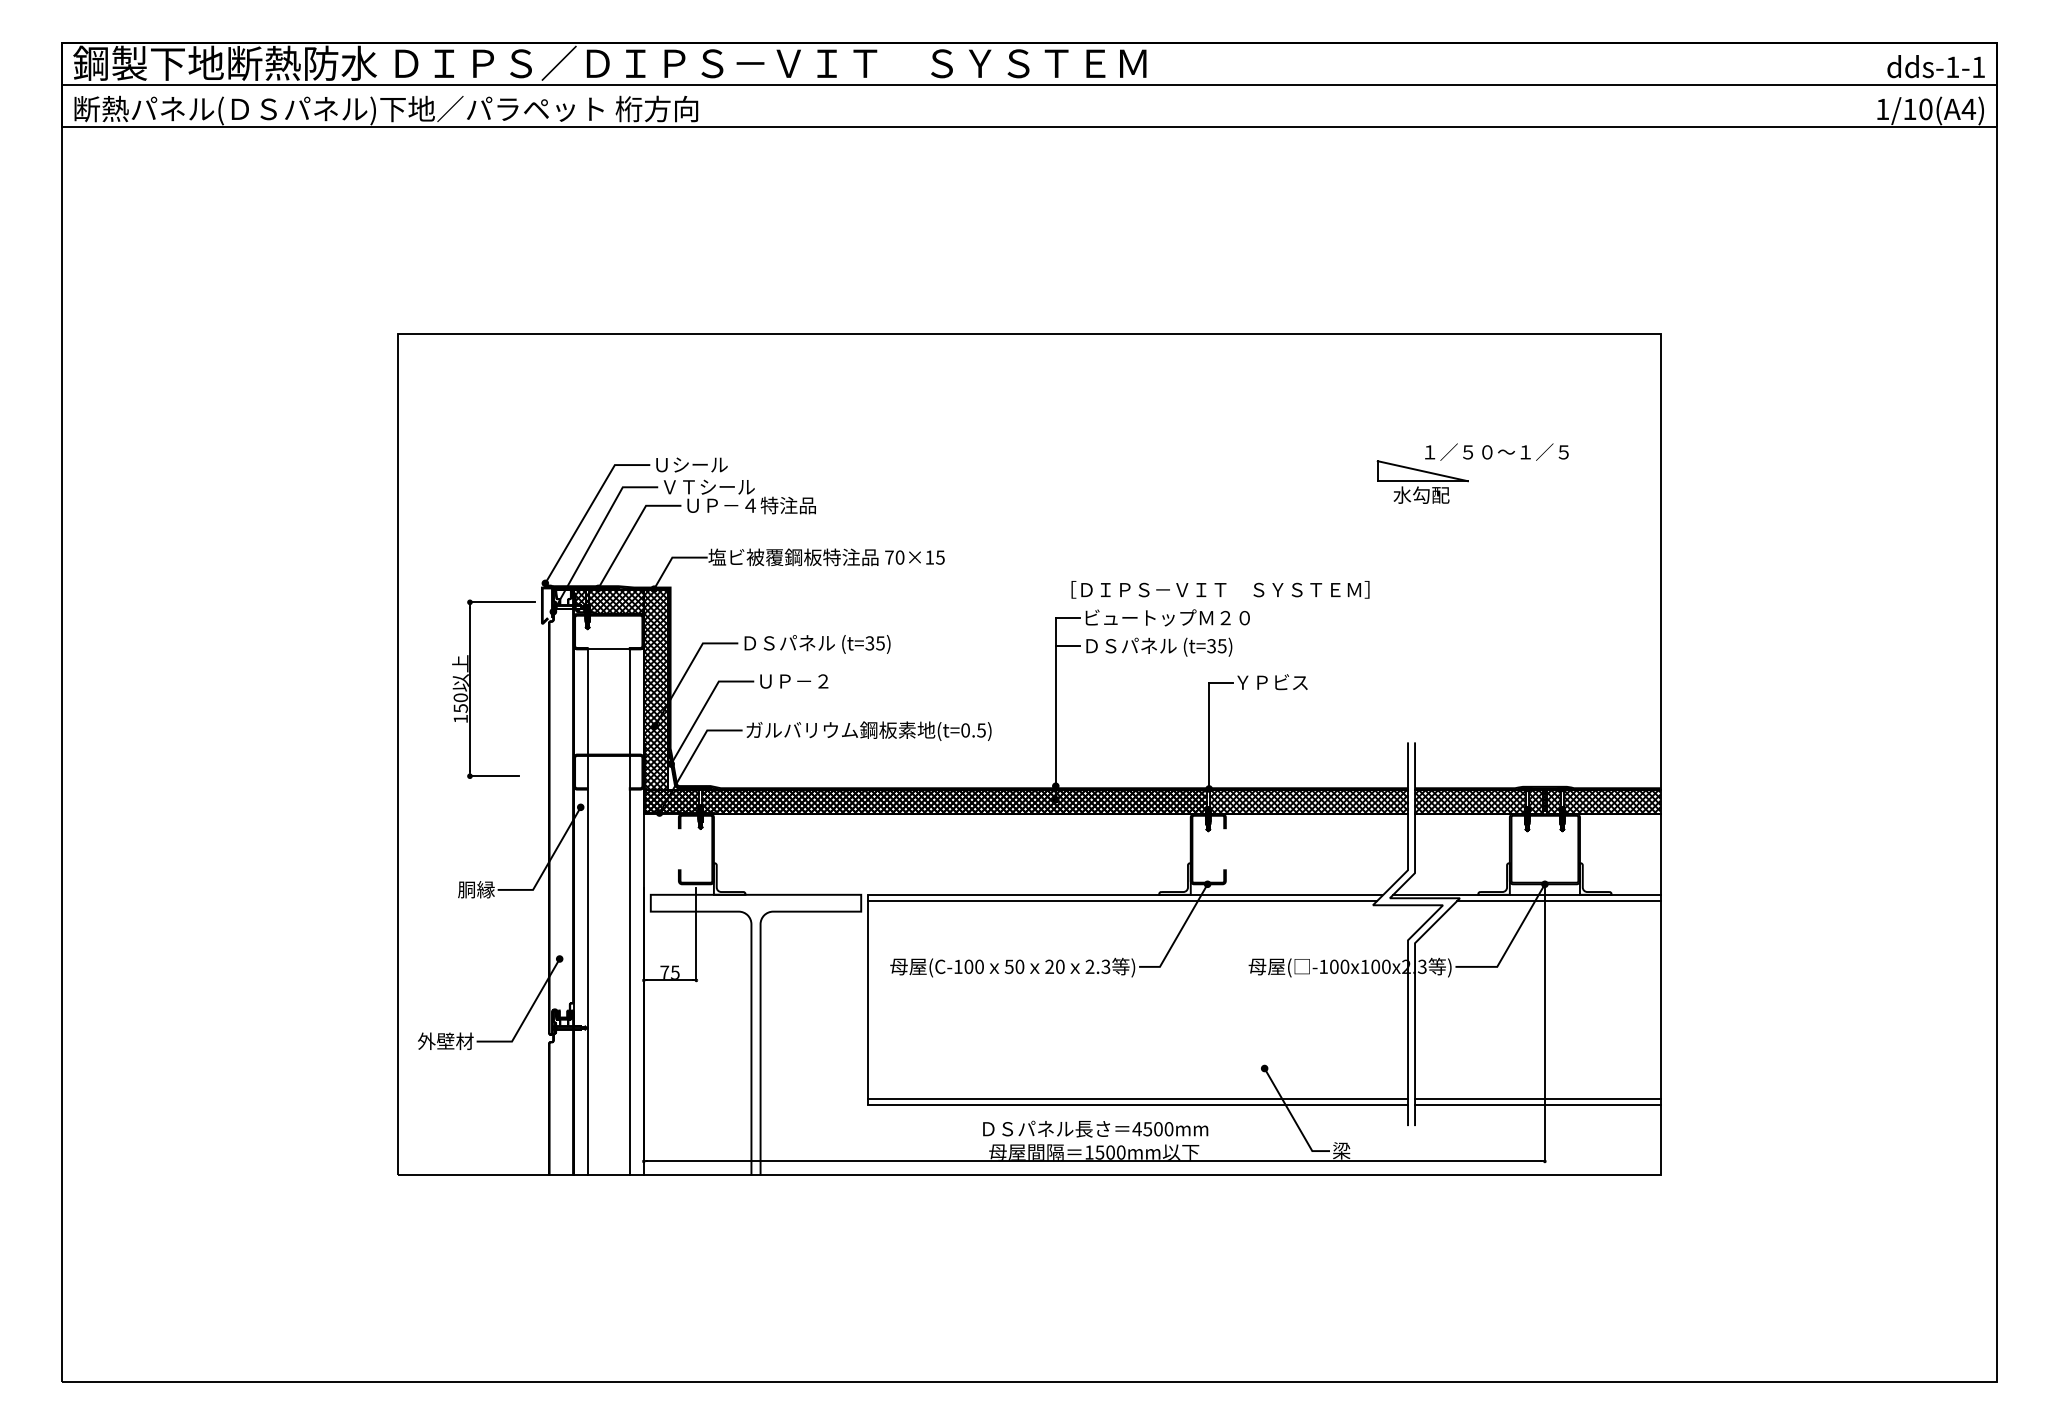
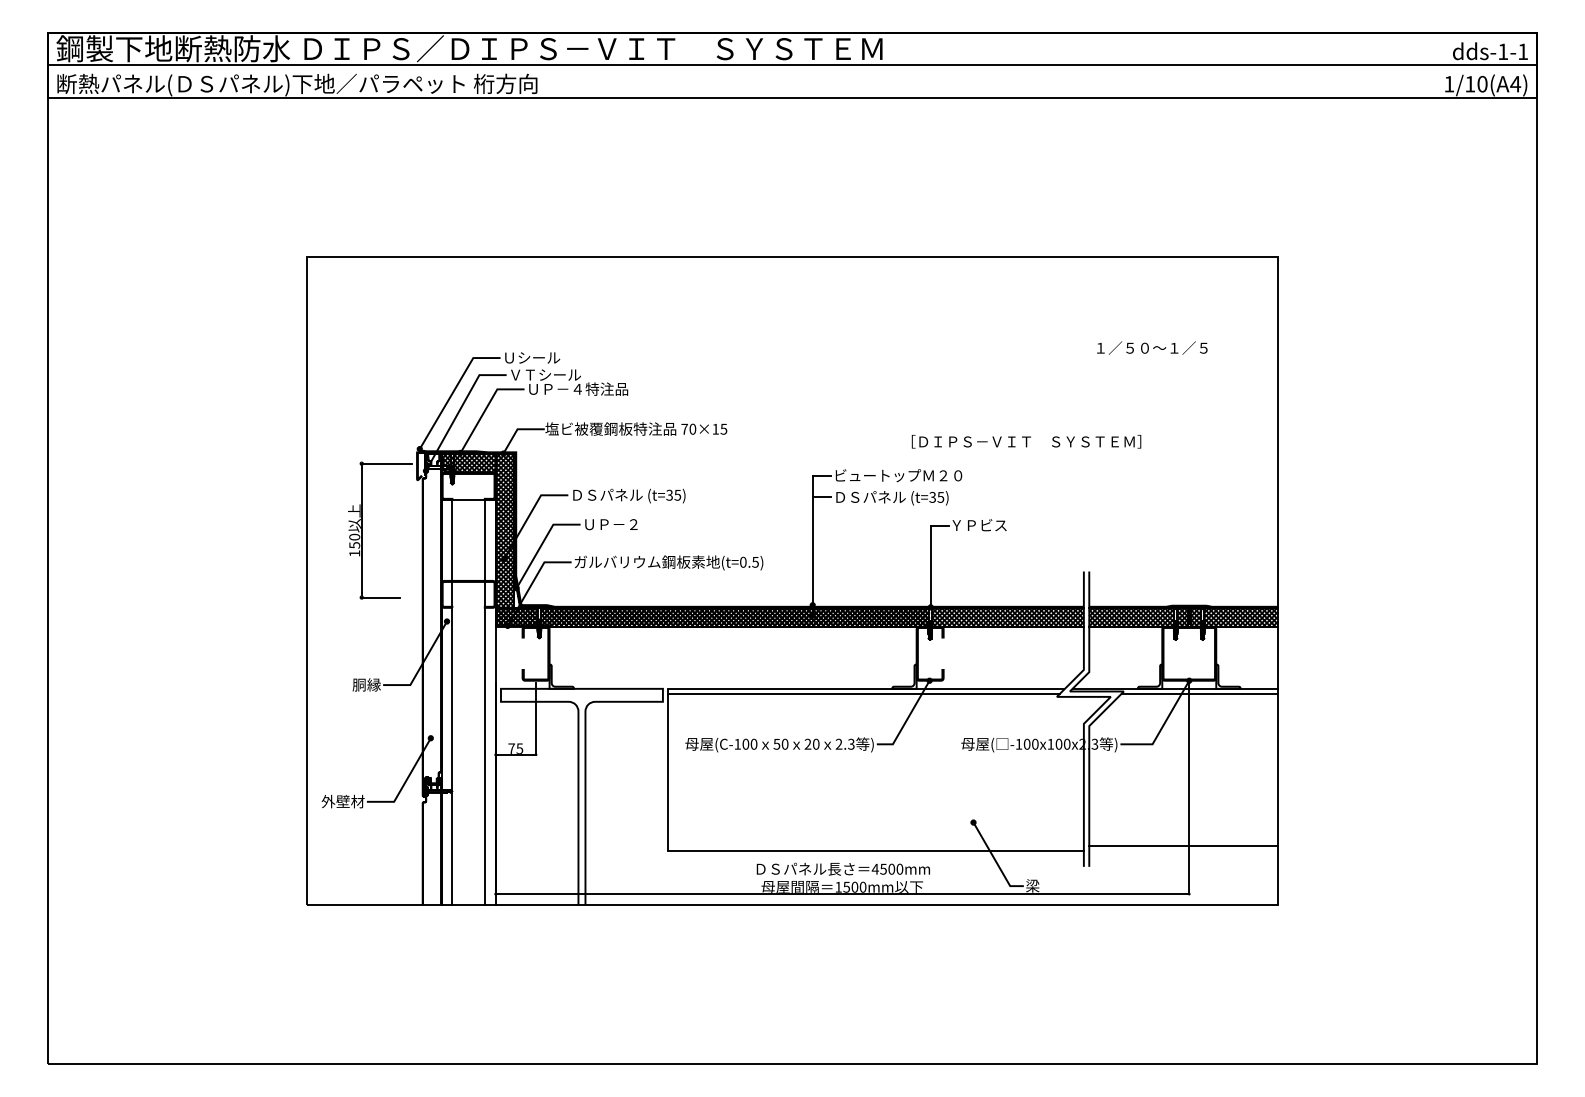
part: (1422, 481) -> (1095, 370), removed
text: (1220, 589) -> (1026, 441), moved
line: (1138, 1098) -> (876, 845), removed
line: (1537, 1105) -> (1183, 851), removed

